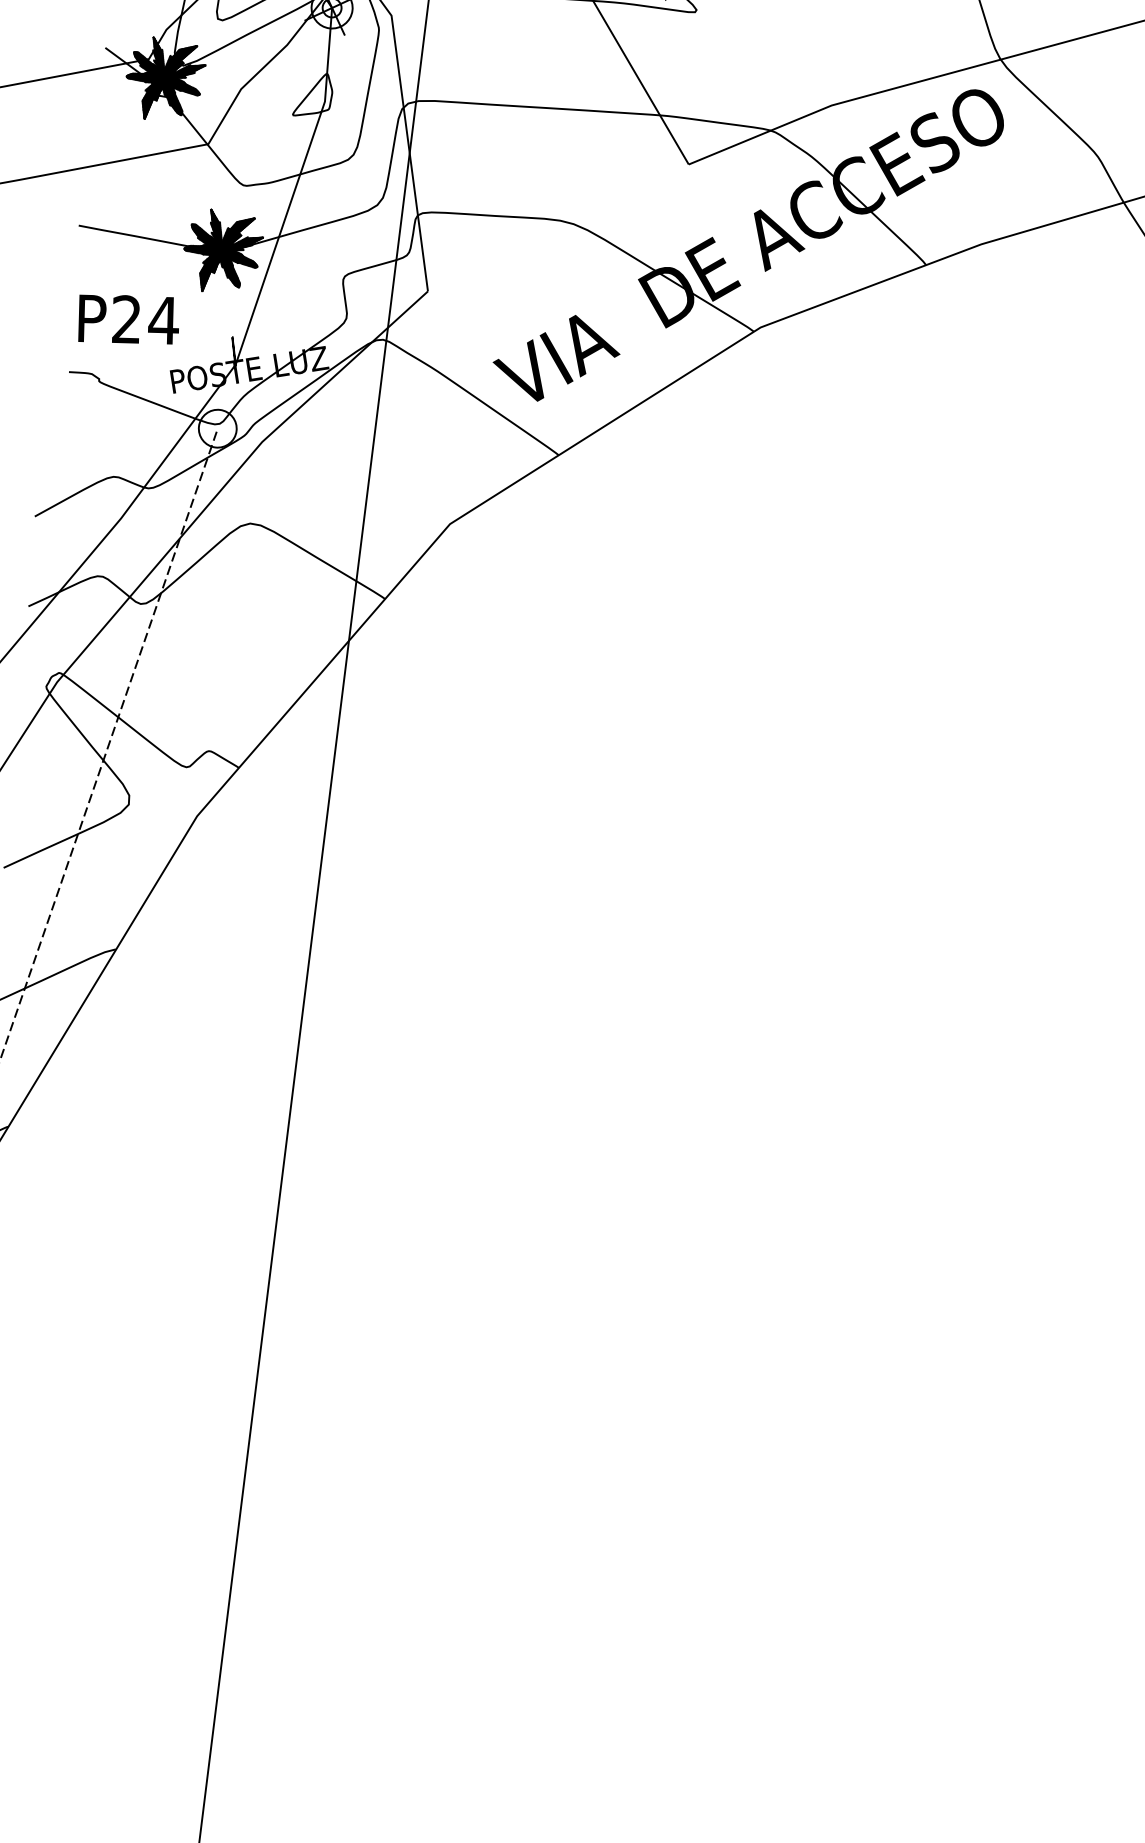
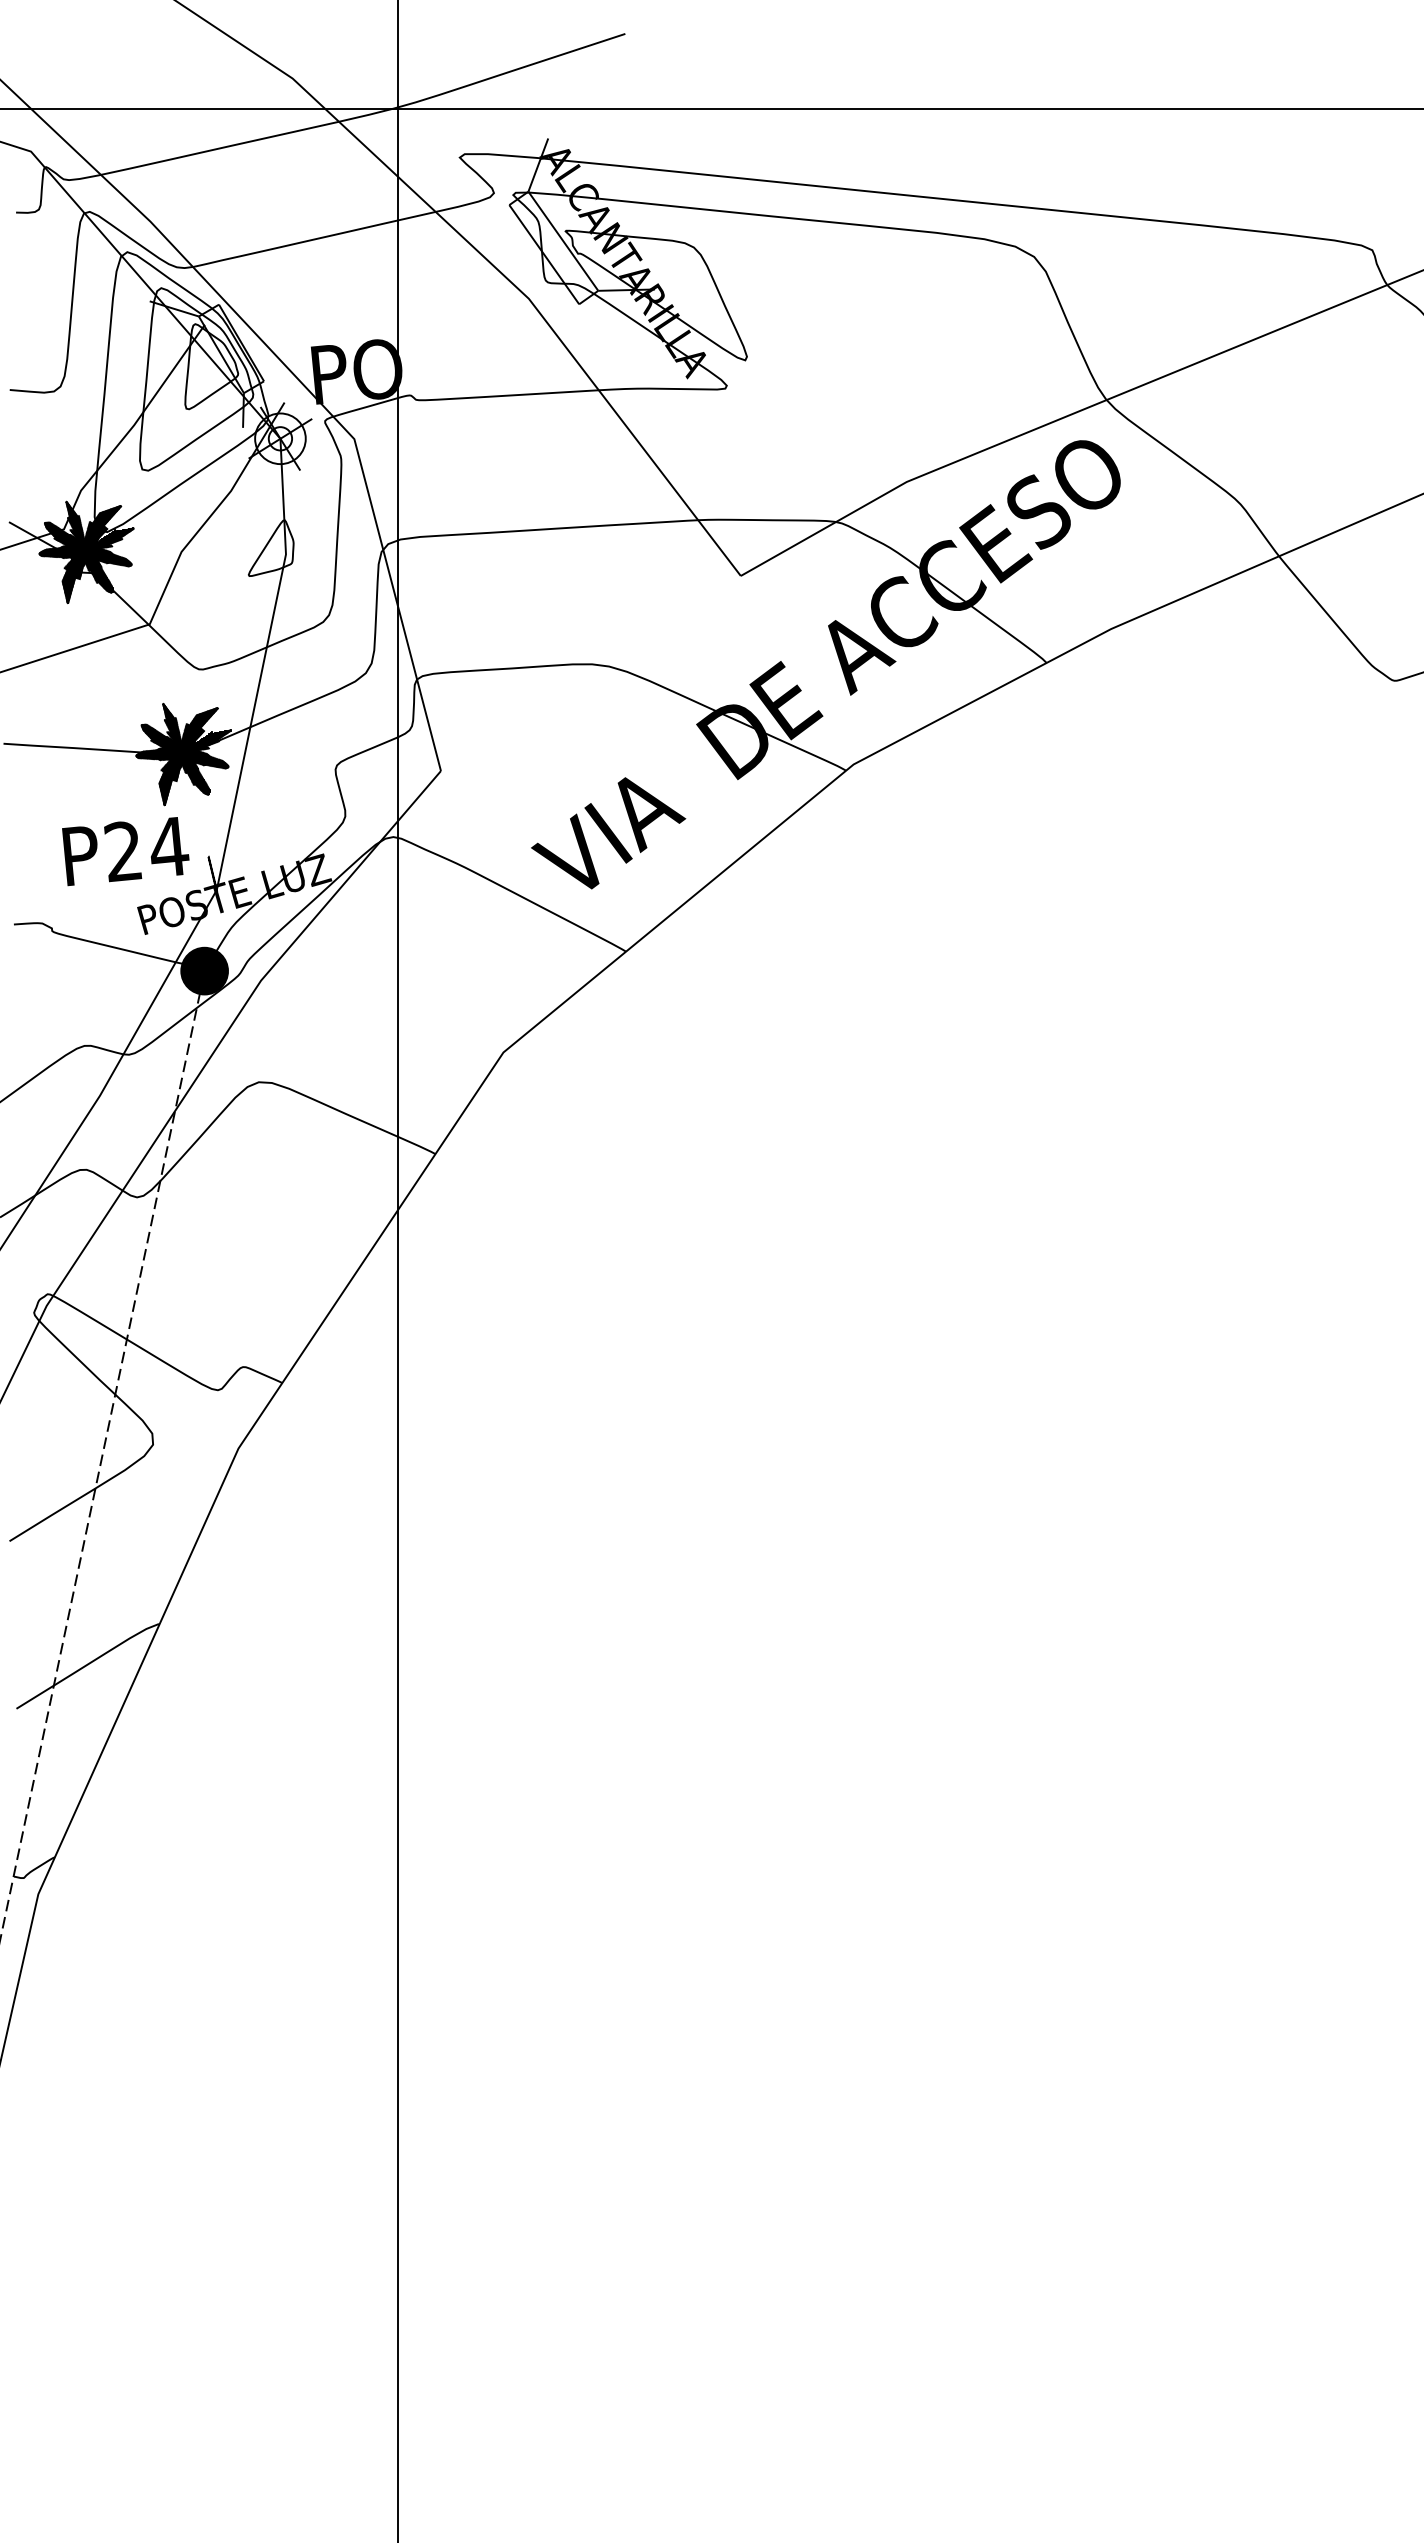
text: (128, 319) -> (125, 851), moved
fill: (217, 428) -> (204, 970), added

